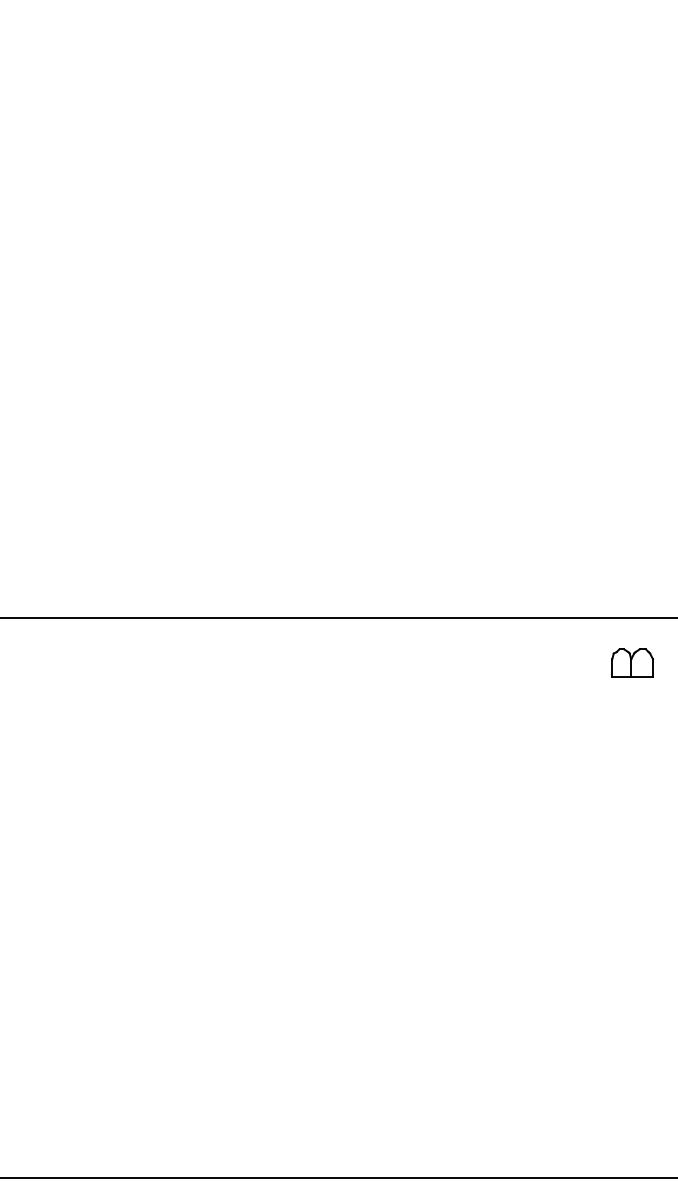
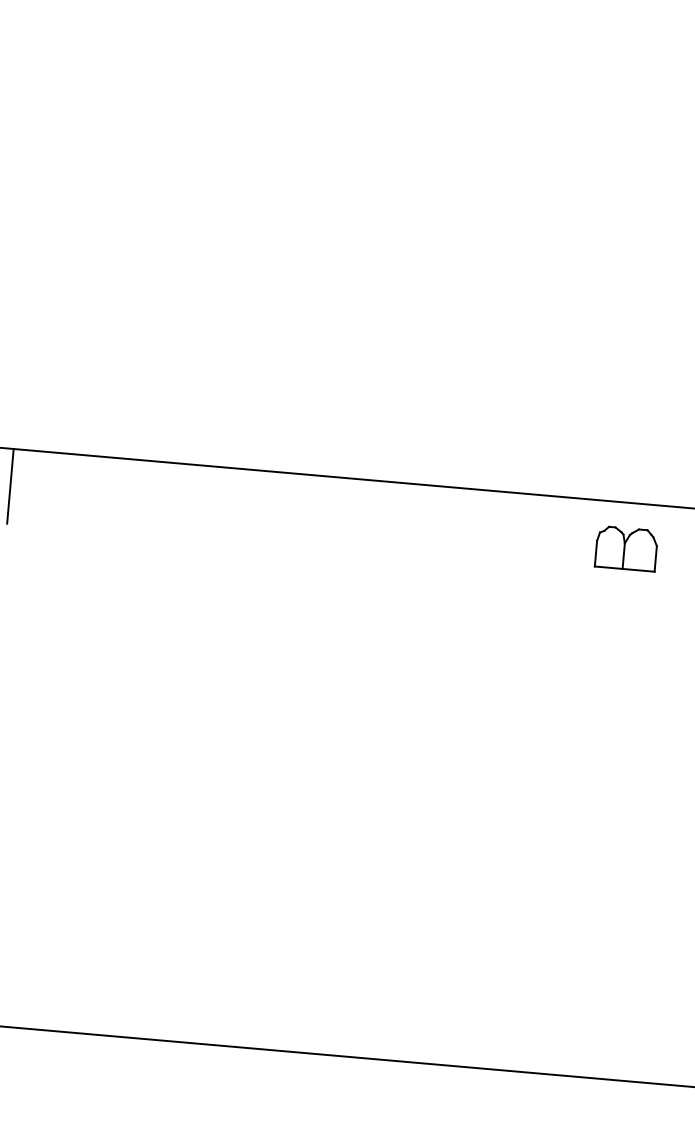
line: (31, 654) -> (10, 486), added
part: (632, 662) -> (626, 548), size x1.43

